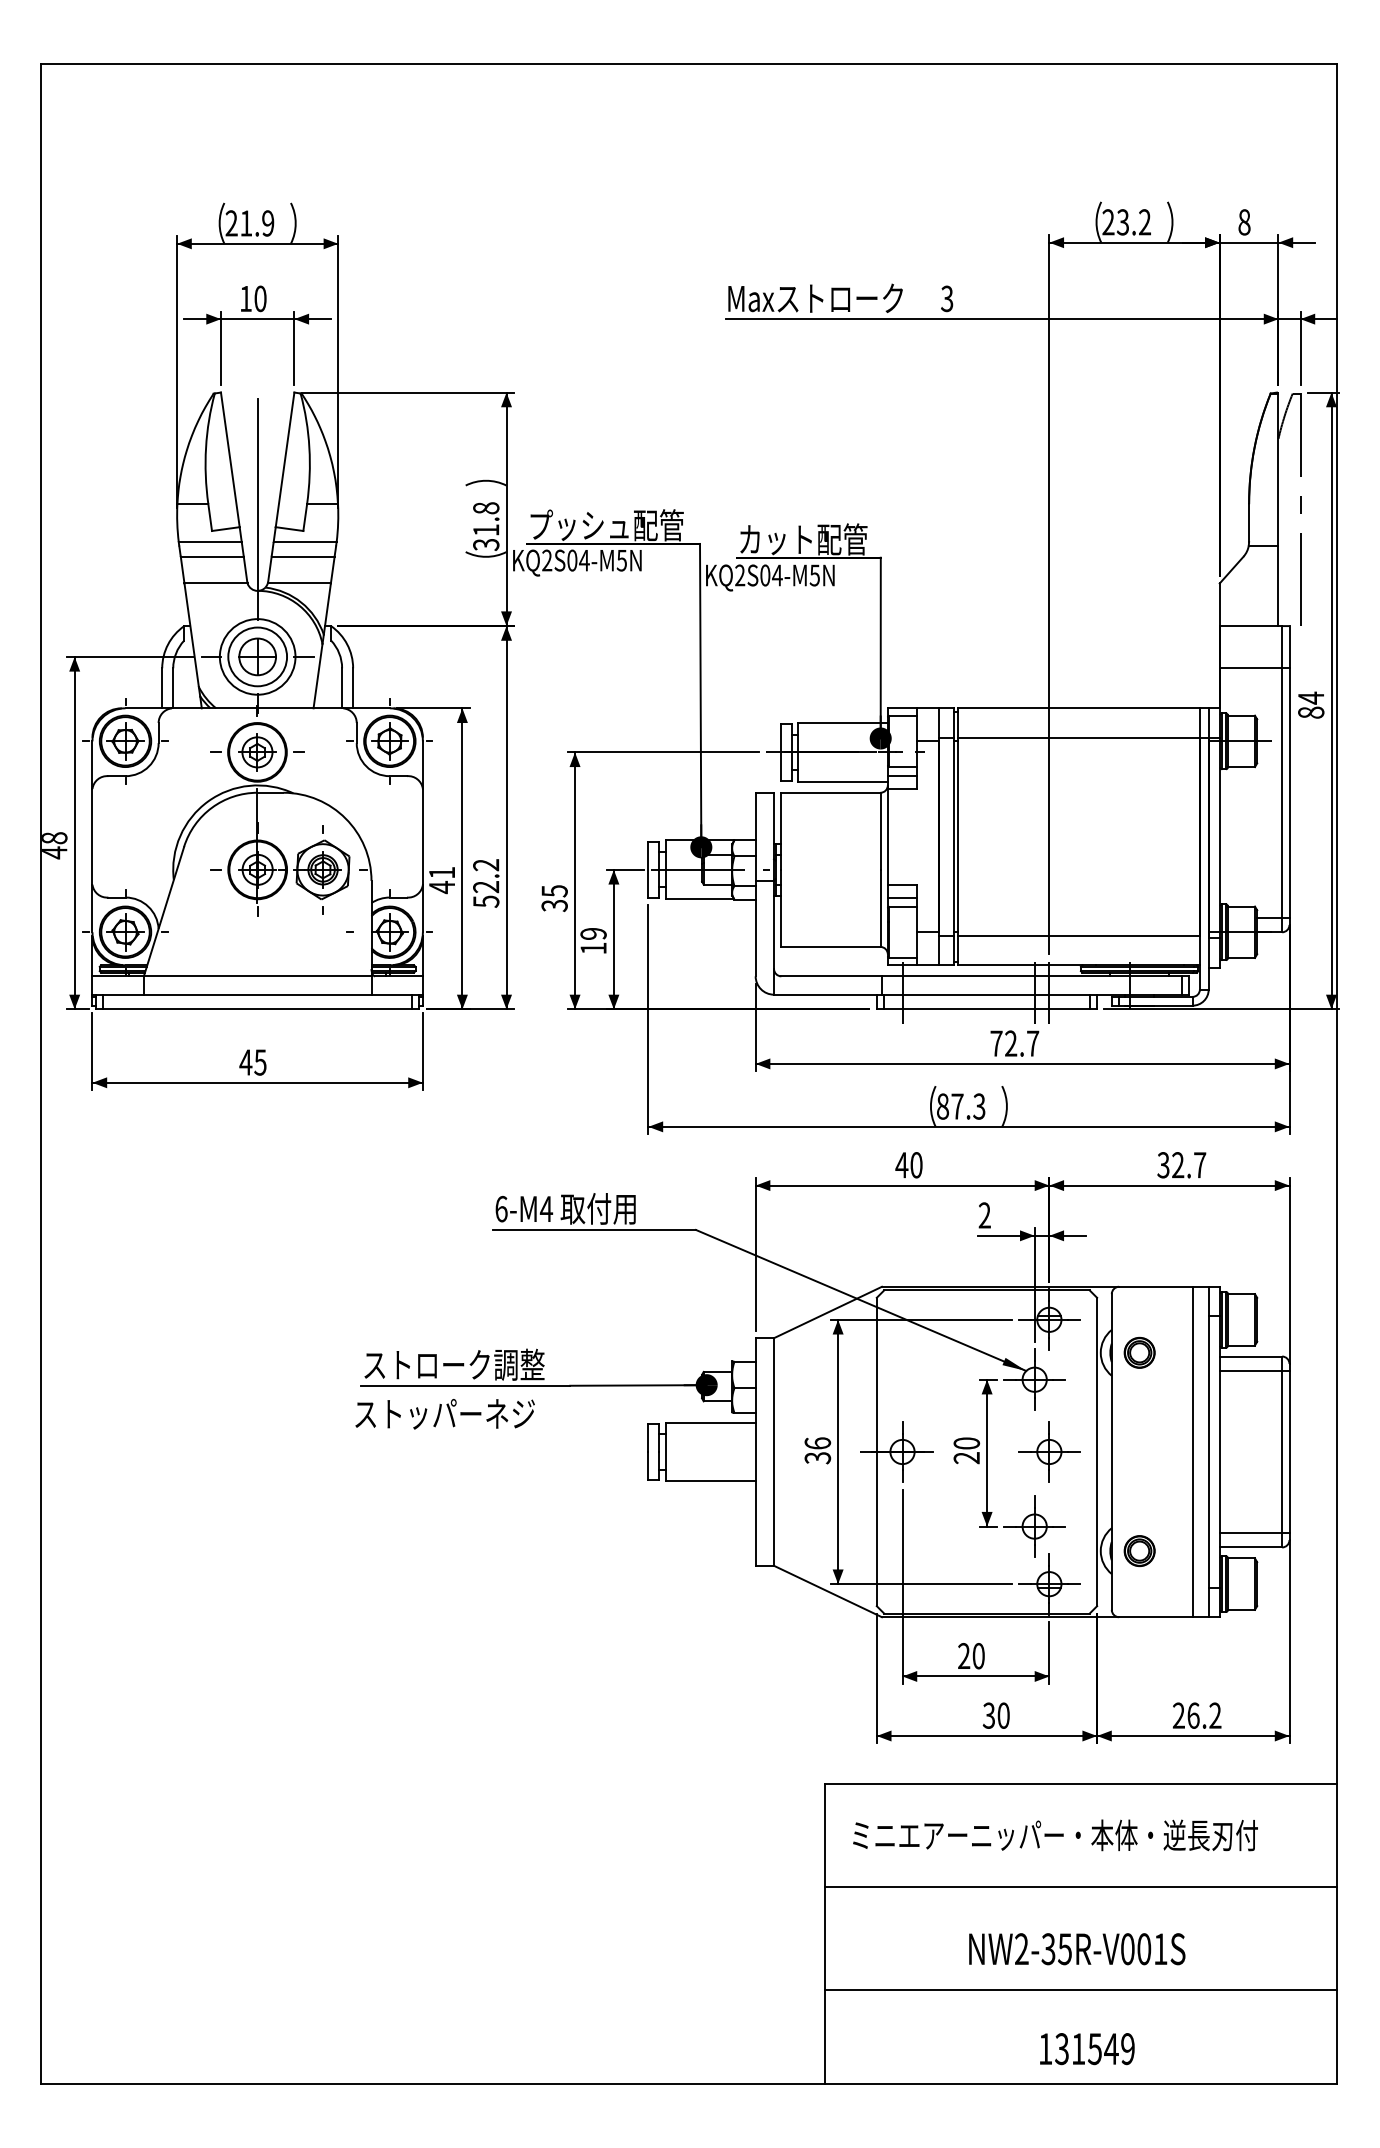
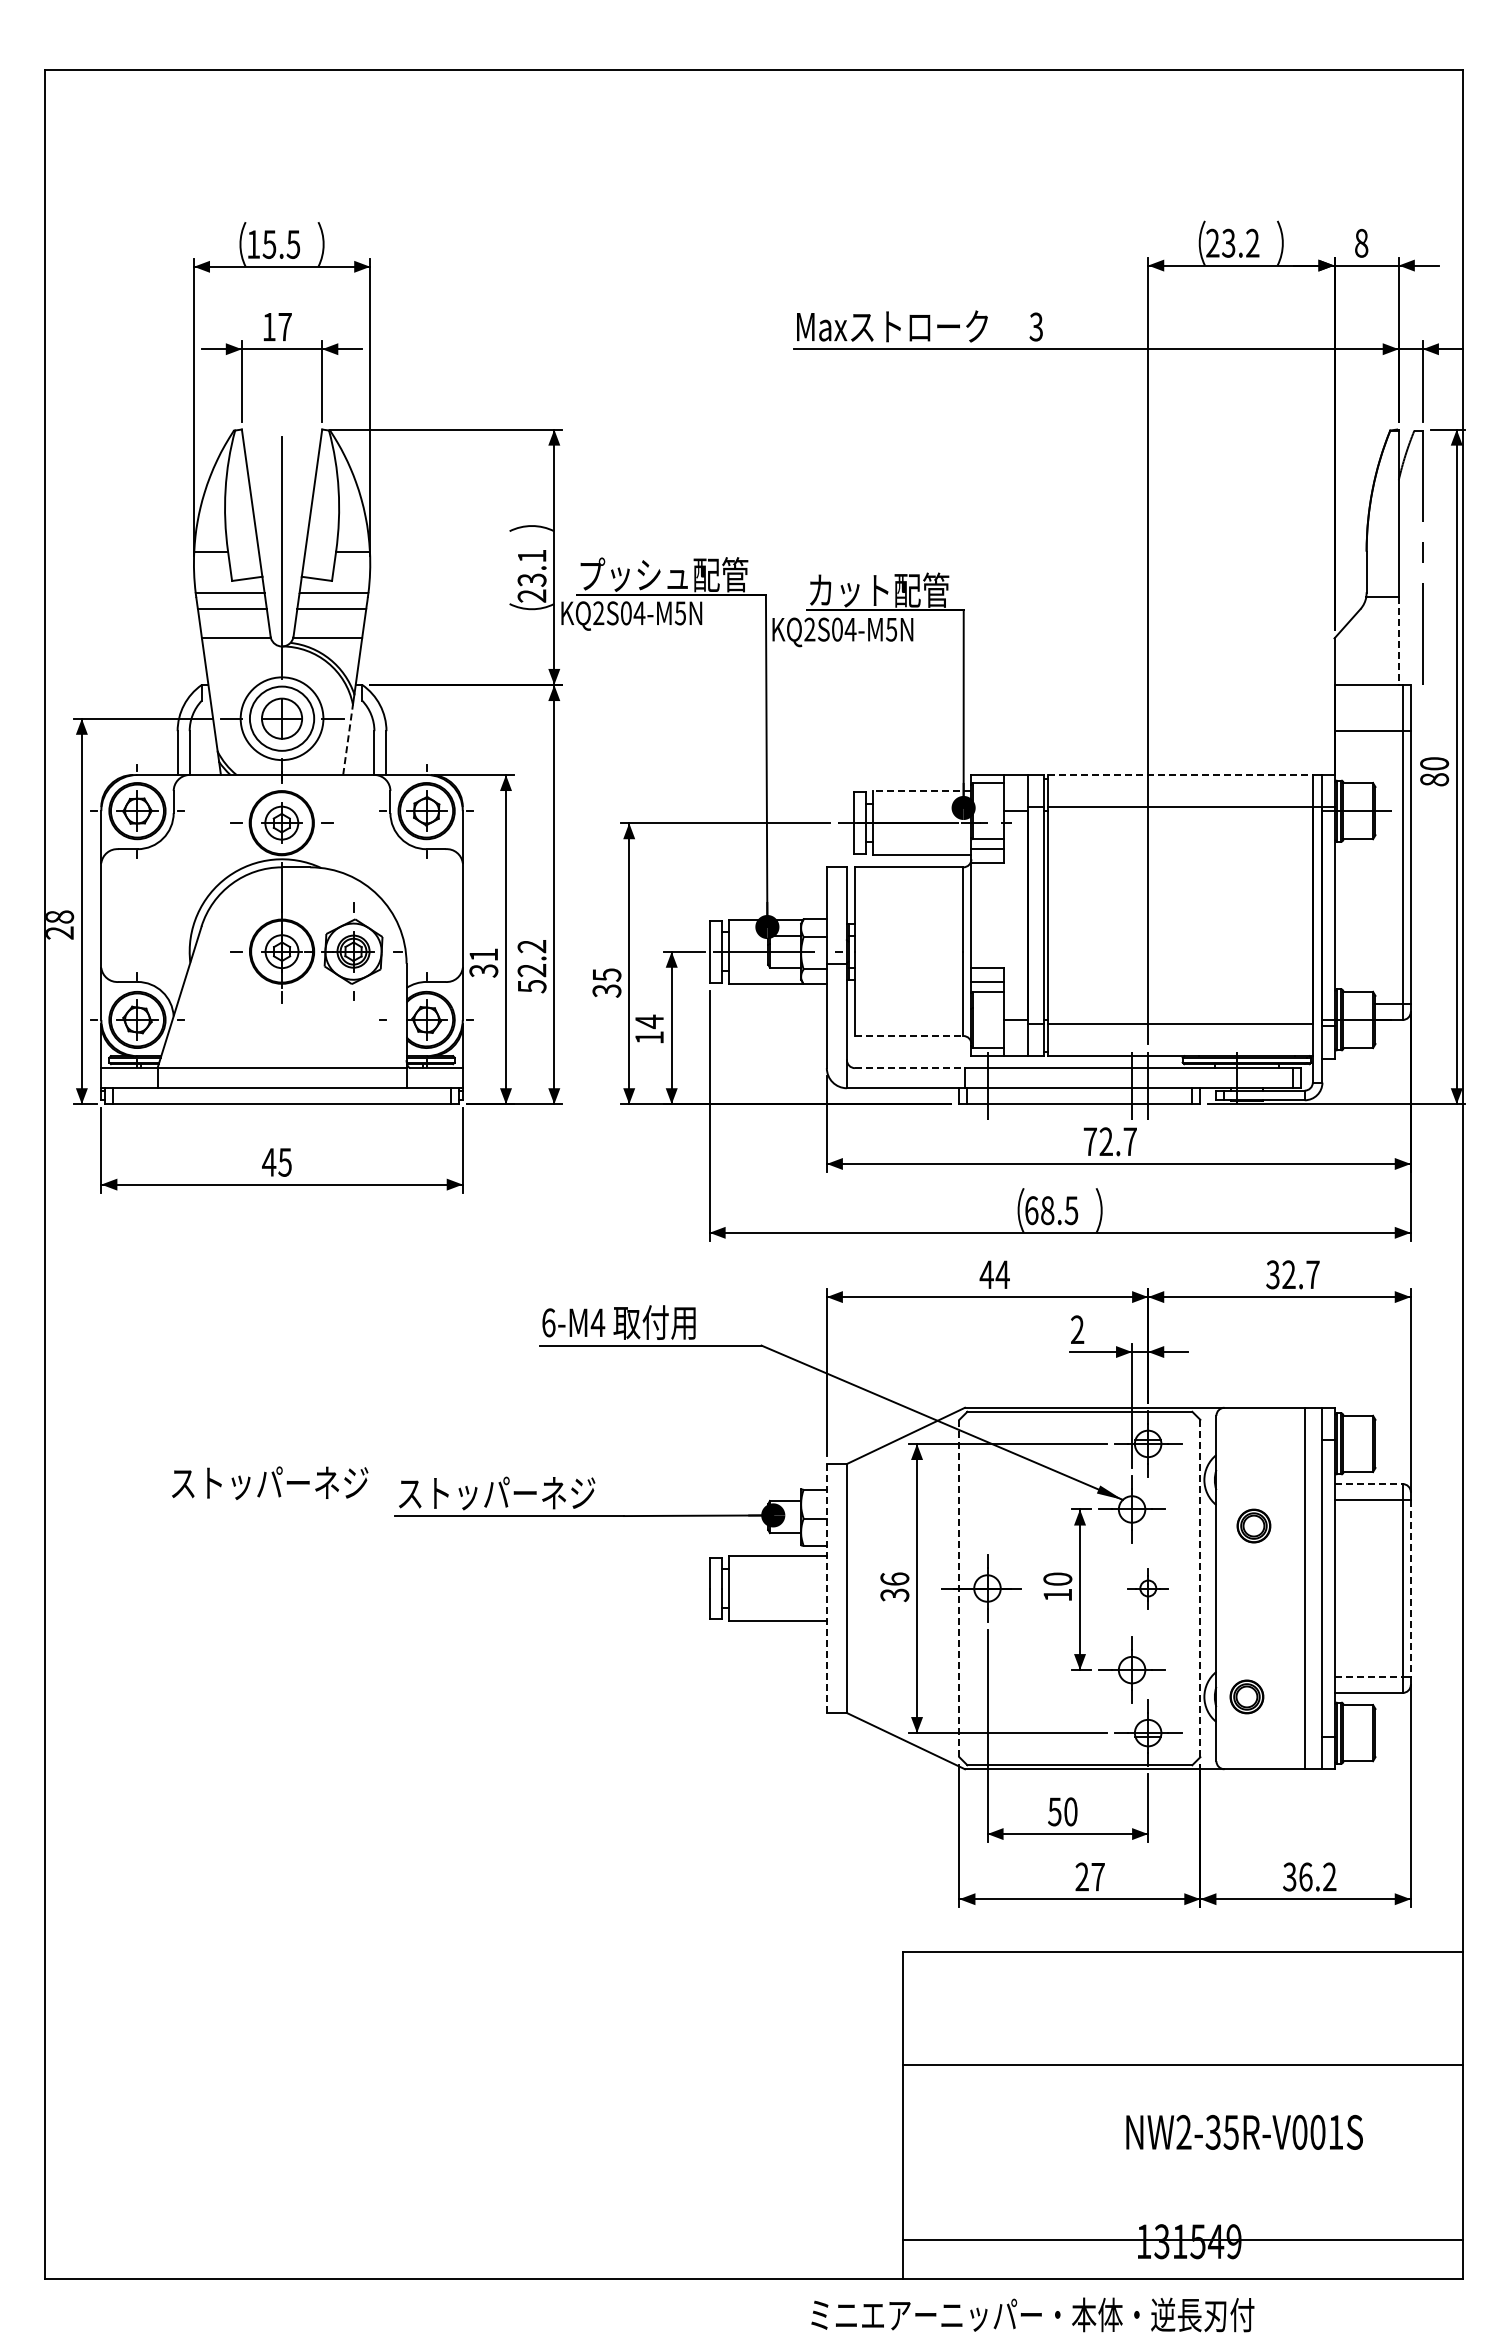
text: (249, 223) -> (273, 244), 21.9 -> 15.5
text: (259, 298) -> (284, 326), 10 -> 17
text: (485, 525) -> (531, 575), 31.8 -> 23.1
line: (1278, 586) -> (1398, 641), solid -> dashed
line: (318, 675) -> (348, 739), solid -> dashed
text: (1311, 697) -> (1434, 763), 84 -> 80
line: (1078, 707) -> (1180, 774), solid -> dashed
line: (843, 723) -> (922, 791), solid -> dashed
text: (54, 853) -> (59, 933), 48 -> 28
text: (441, 887) -> (483, 970), 41 -> 31
text: (593, 933) -> (649, 1021), 19 -> 14
line: (831, 947) -> (909, 1036), solid -> dashed
line: (832, 976) -> (910, 1068), solid -> dashed
text: (961, 1106) -> (1051, 1210), 87.3 -> 68.5
text: (916, 1164) -> (1002, 1274), 40 -> 44
part: (1139, 1352) -> (1253, 1525), moved
line: (1251, 1356) -> (1369, 1484), solid -> dashed
text: (481, 1364) -> (526, 1492), ストローク調整 -> ストッパーネジ
text: (445, 1413) -> (270, 1482), moved
line: (755, 1451) -> (826, 1588), solid -> dashed
line: (876, 1451) -> (959, 1588), solid -> dashed
part: (1049, 1451) -> (1148, 1588), size x0.6
line: (1097, 1451) -> (1200, 1588), solid -> dashed
line: (1289, 1452) -> (1410, 1589), solid -> dashed
text: (966, 1457) -> (1057, 1594), 20 -> 10
line: (1251, 1532) -> (1369, 1676), solid -> dashed
text: (963, 1655) -> (1054, 1811), 20 -> 50
text: (995, 1715) -> (1089, 1876), 30 -> 27
text: (1178, 1716) -> (1289, 1877), 26.2 -> 36.2
text: (1055, 1834) -> (1032, 2314), moved
text: (1077, 1948) -> (1244, 2131), moved
line: (1080, 1990) -> (1182, 2240), moved

